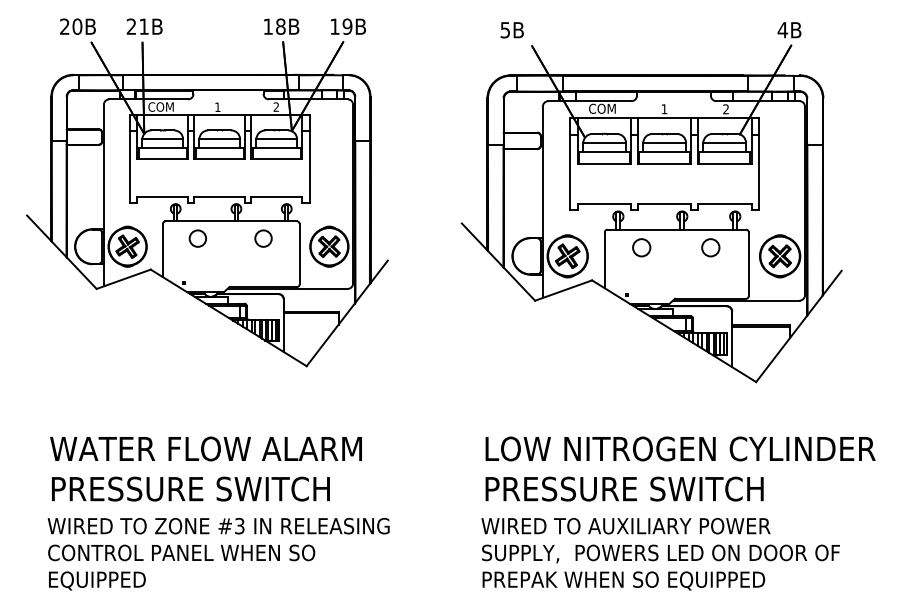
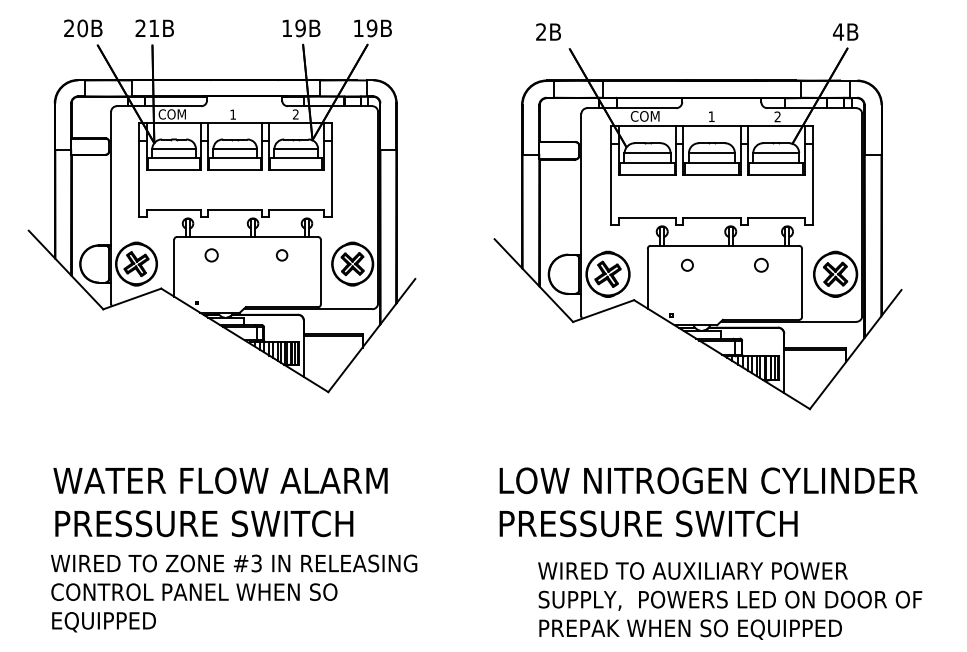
text: (280, 26) -> (300, 28), 18B -> 19B
text: (504, 30) -> (540, 32), 5B -> 2B
circle: (197, 238) -> (211, 255), size x0.7
circle: (263, 238) -> (282, 255), size x0.6
circle: (641, 247) -> (687, 264), size x0.6
circle: (710, 247) -> (760, 264), size x0.7
text: (680, 468) -> (708, 501), moved
text: (660, 554) -> (729, 601), moved

